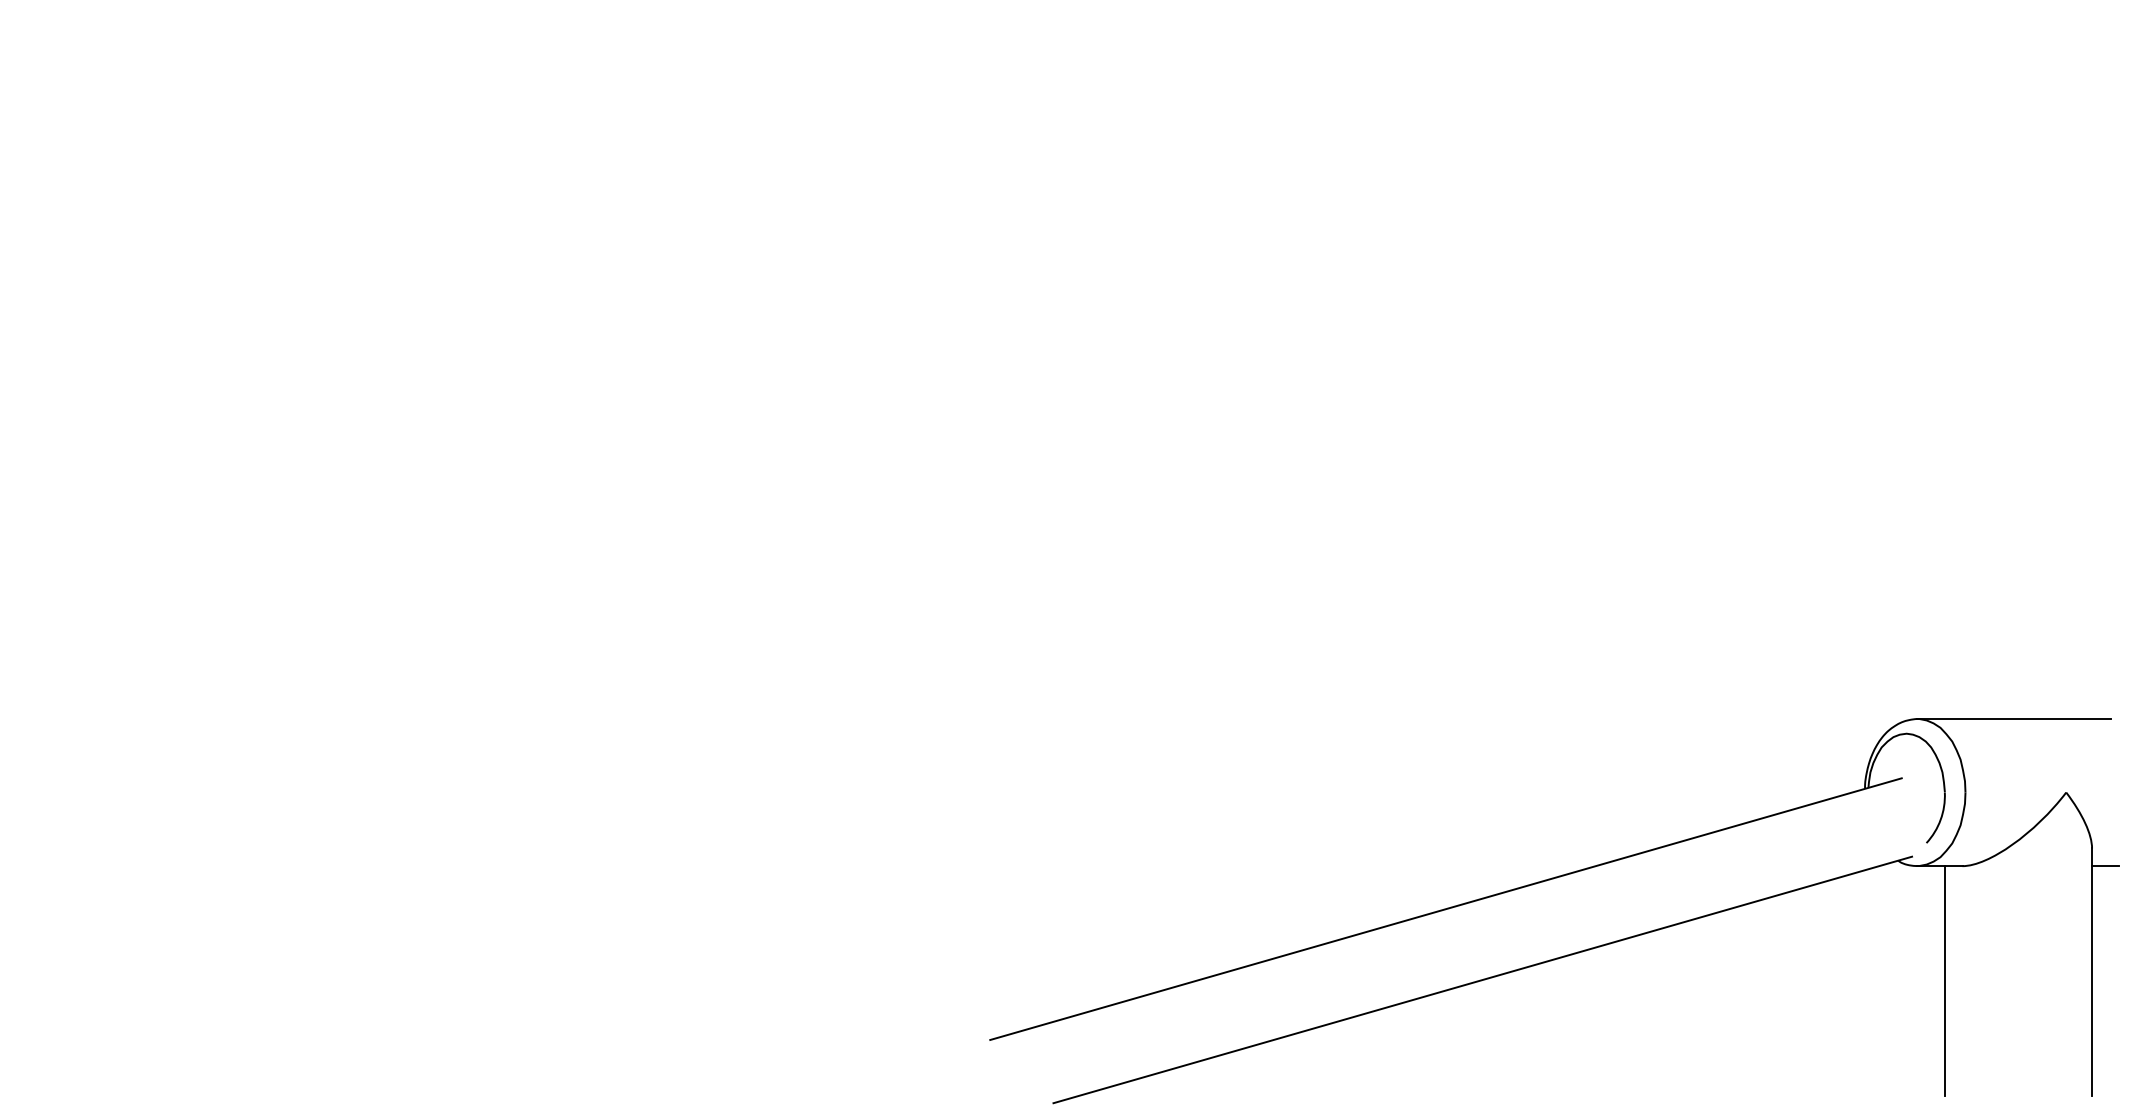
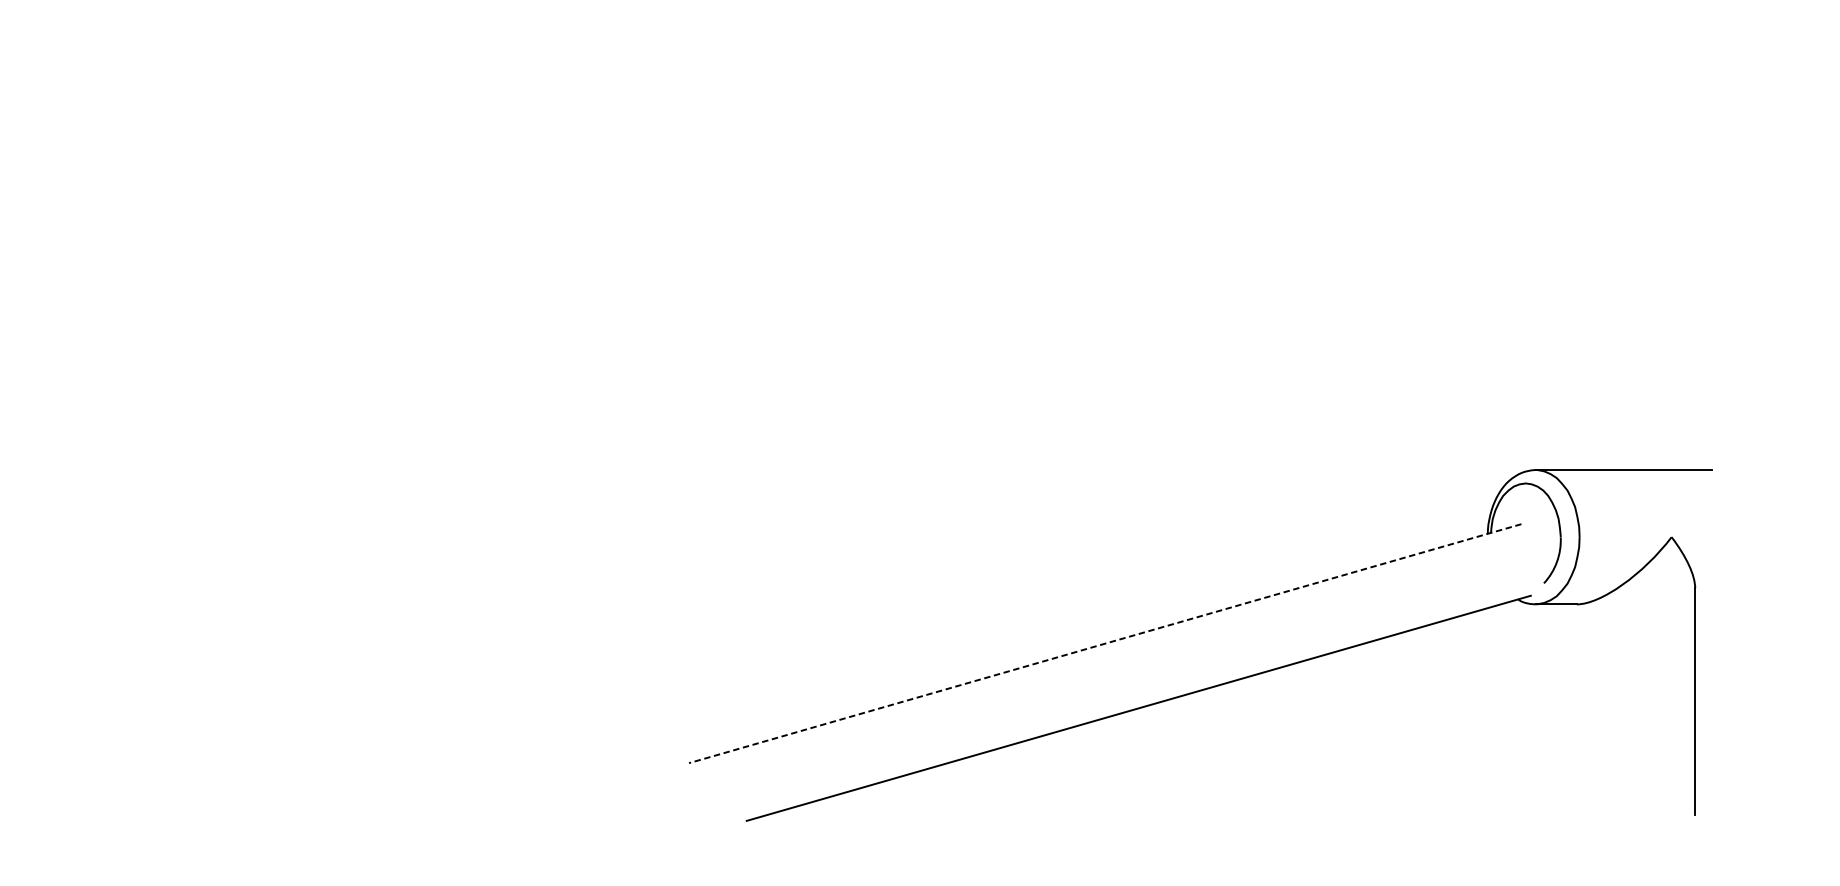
line: (2104, 866) -> (1706, 604), removed
line: (1445, 909) -> (1104, 643), solid -> dashed
line: (1944, 981) -> (1560, 709), removed

